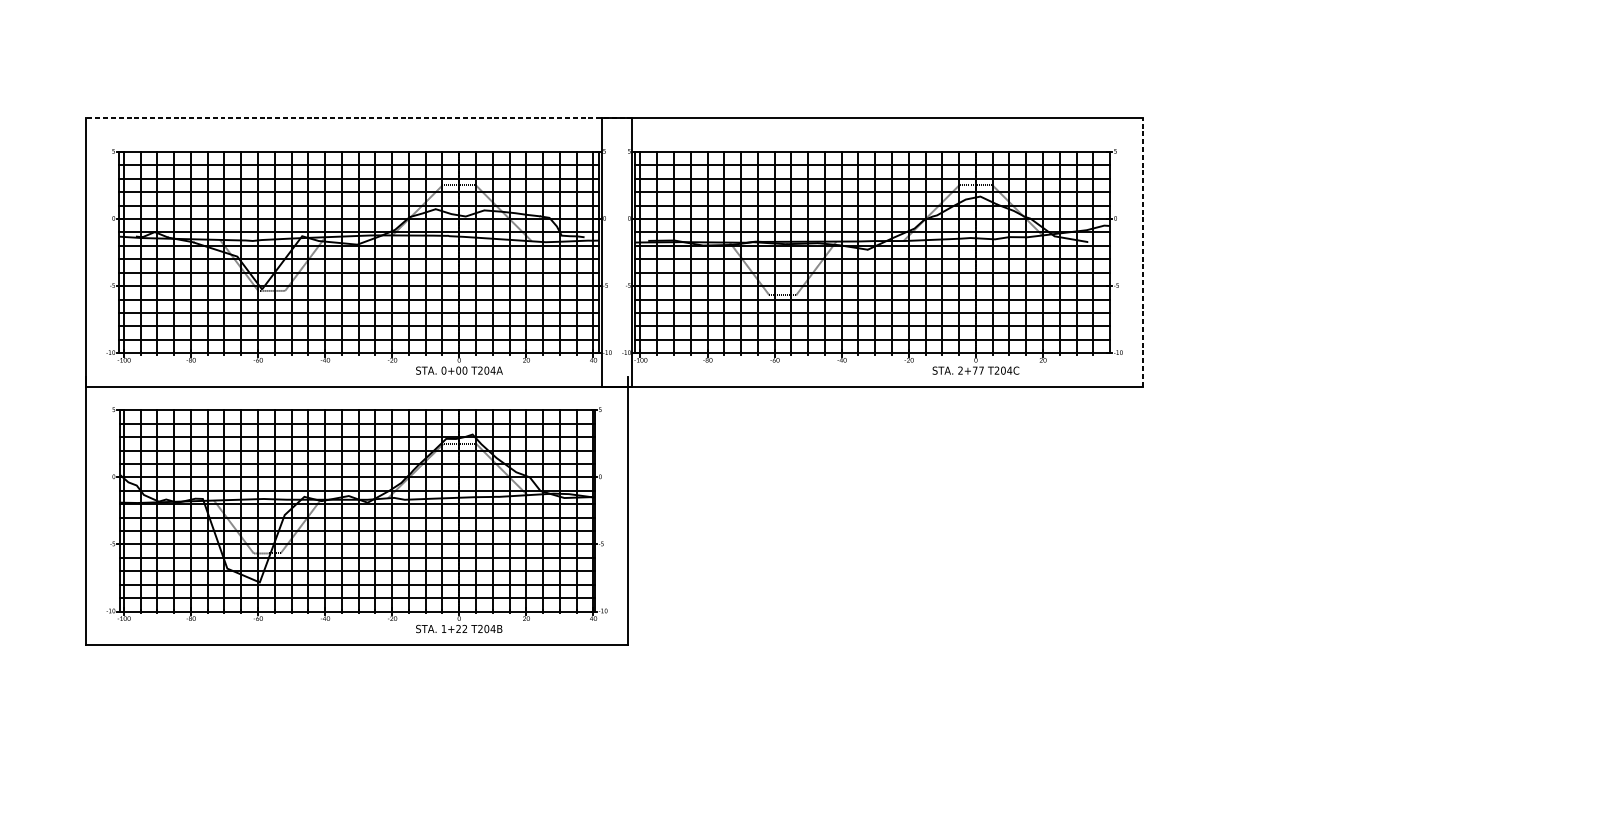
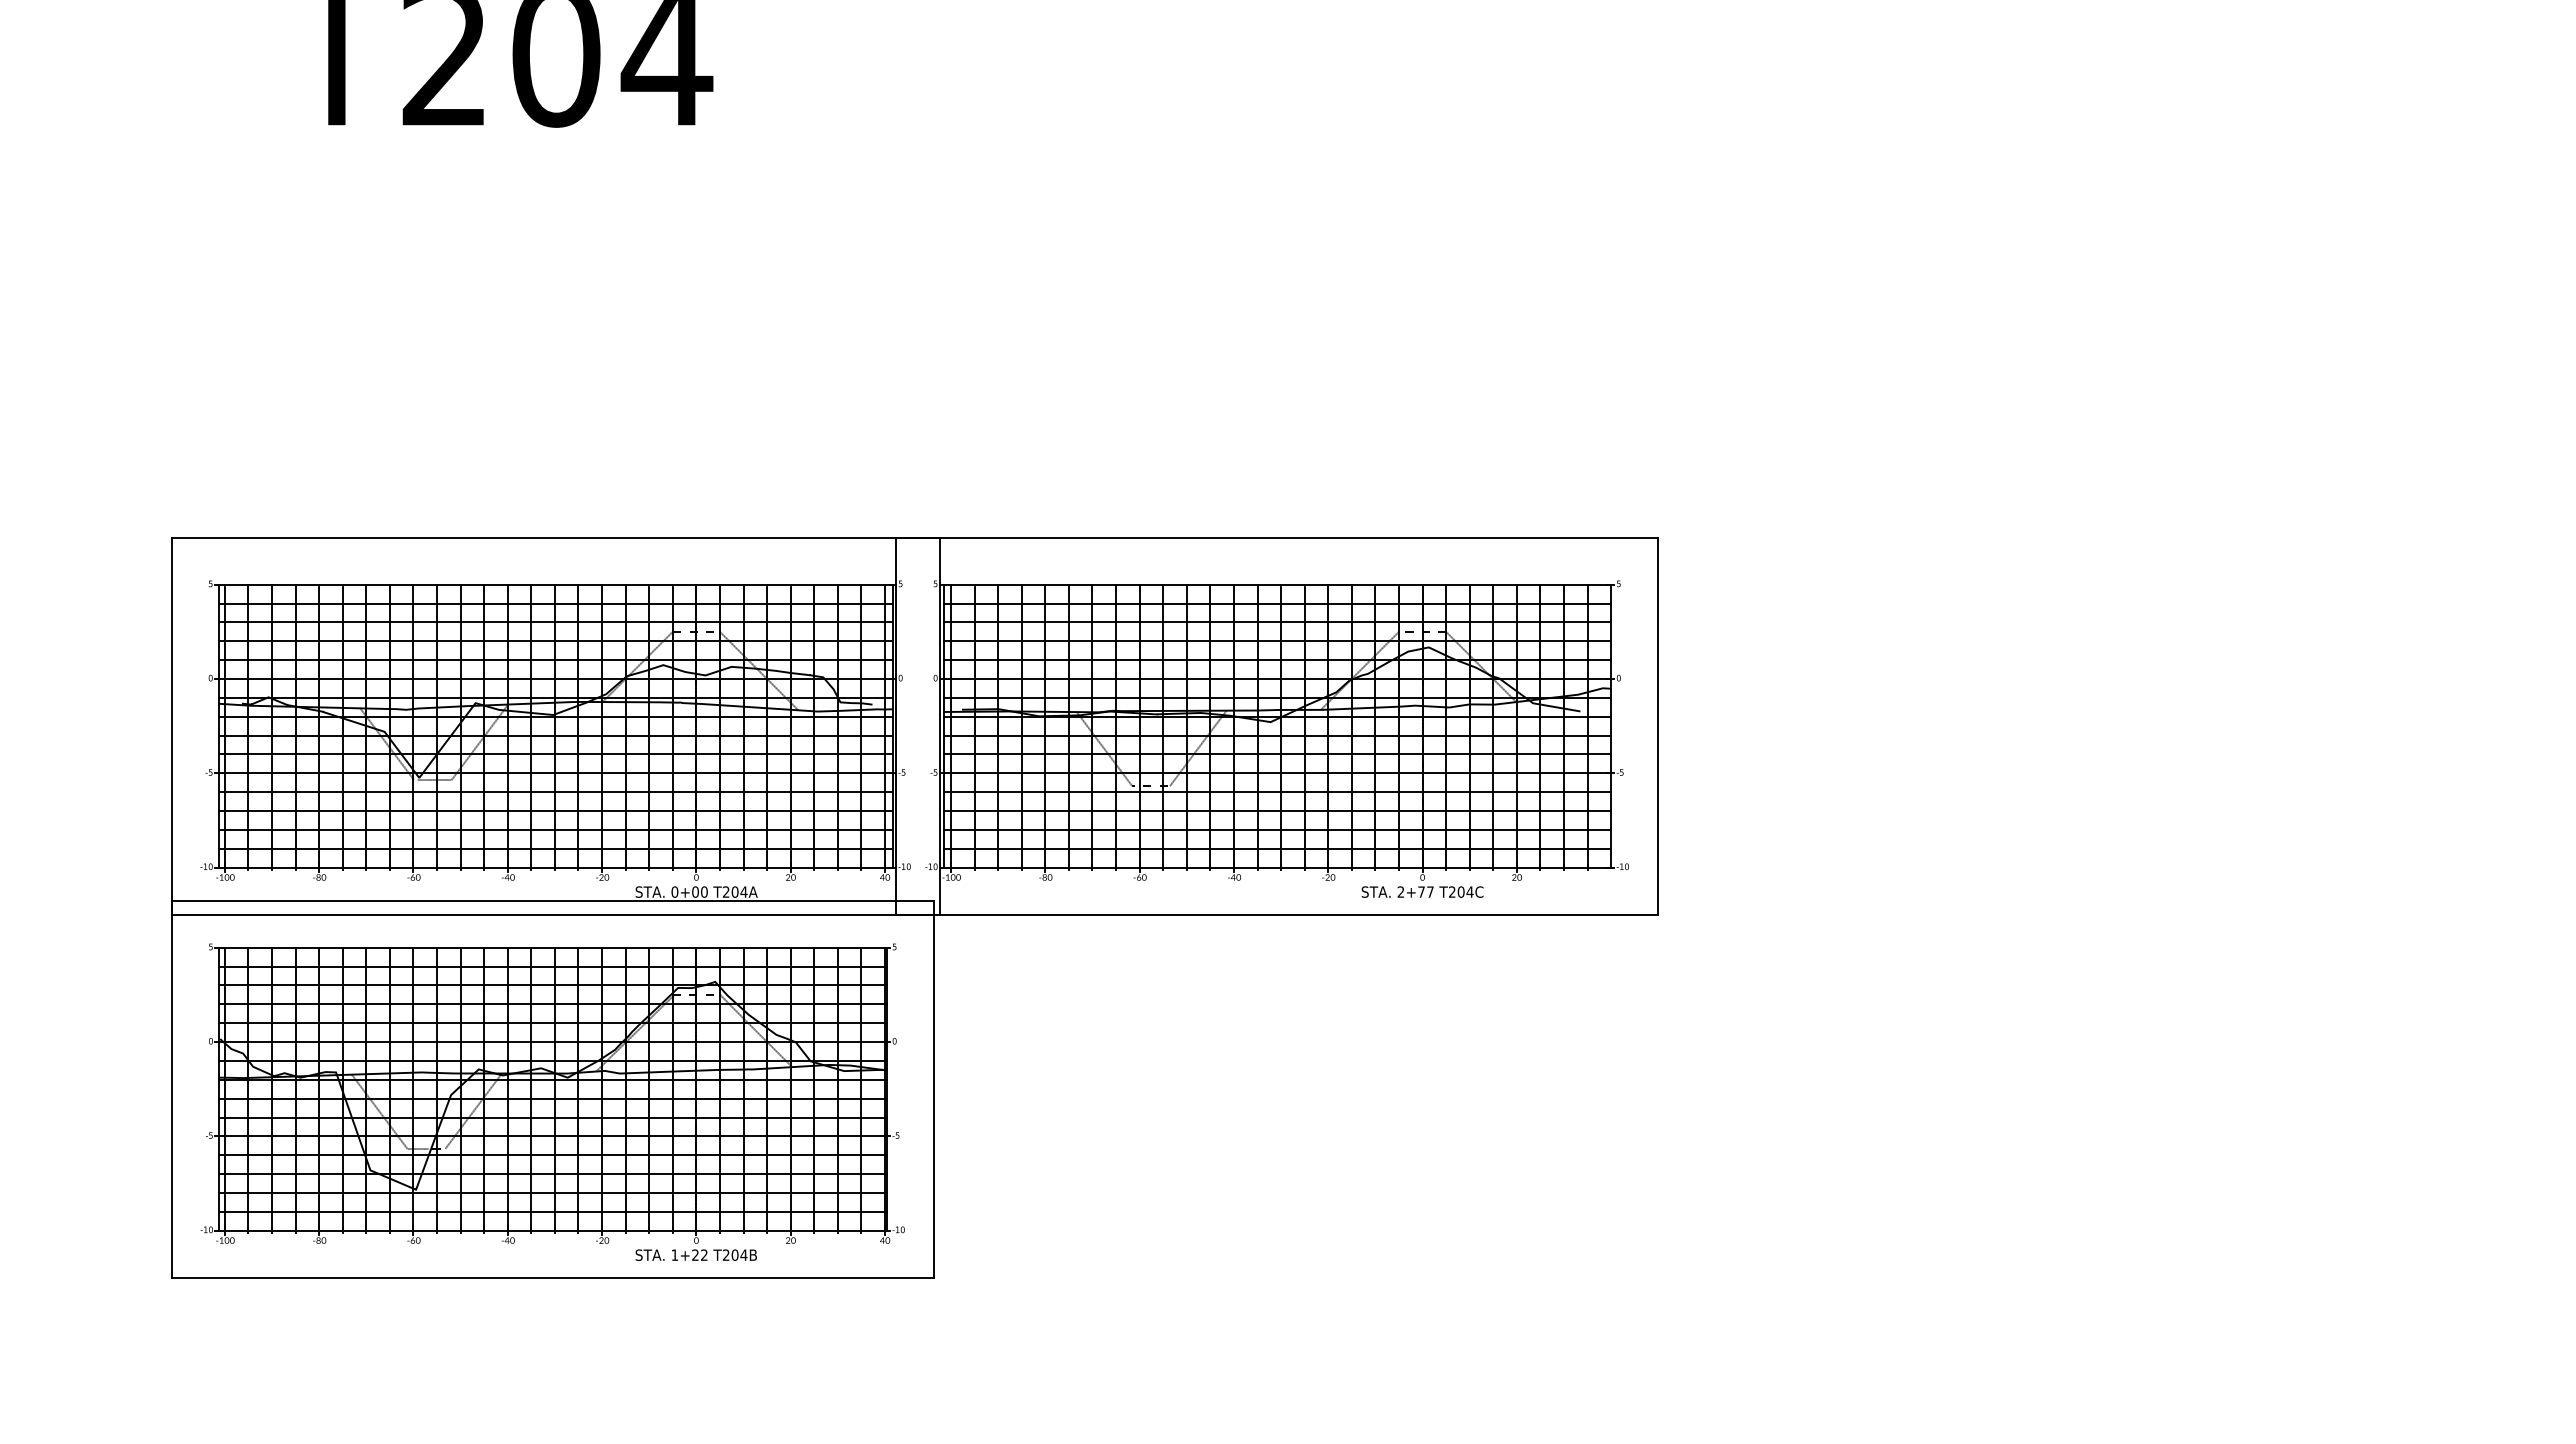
line: (359, 118) -> (555, 537), dashed -> solid
line: (1143, 252) -> (1658, 726), dashed -> solid
line: (356, 376) -> (552, 900), added

